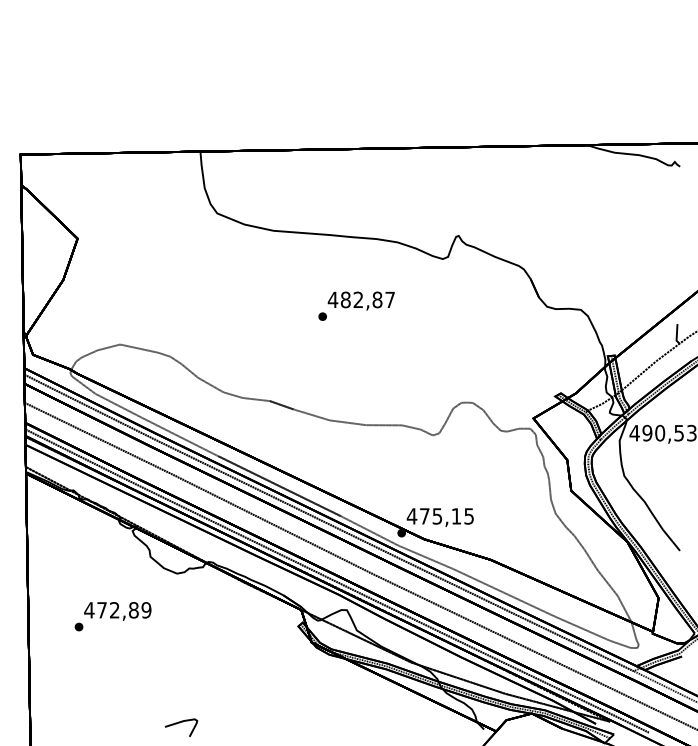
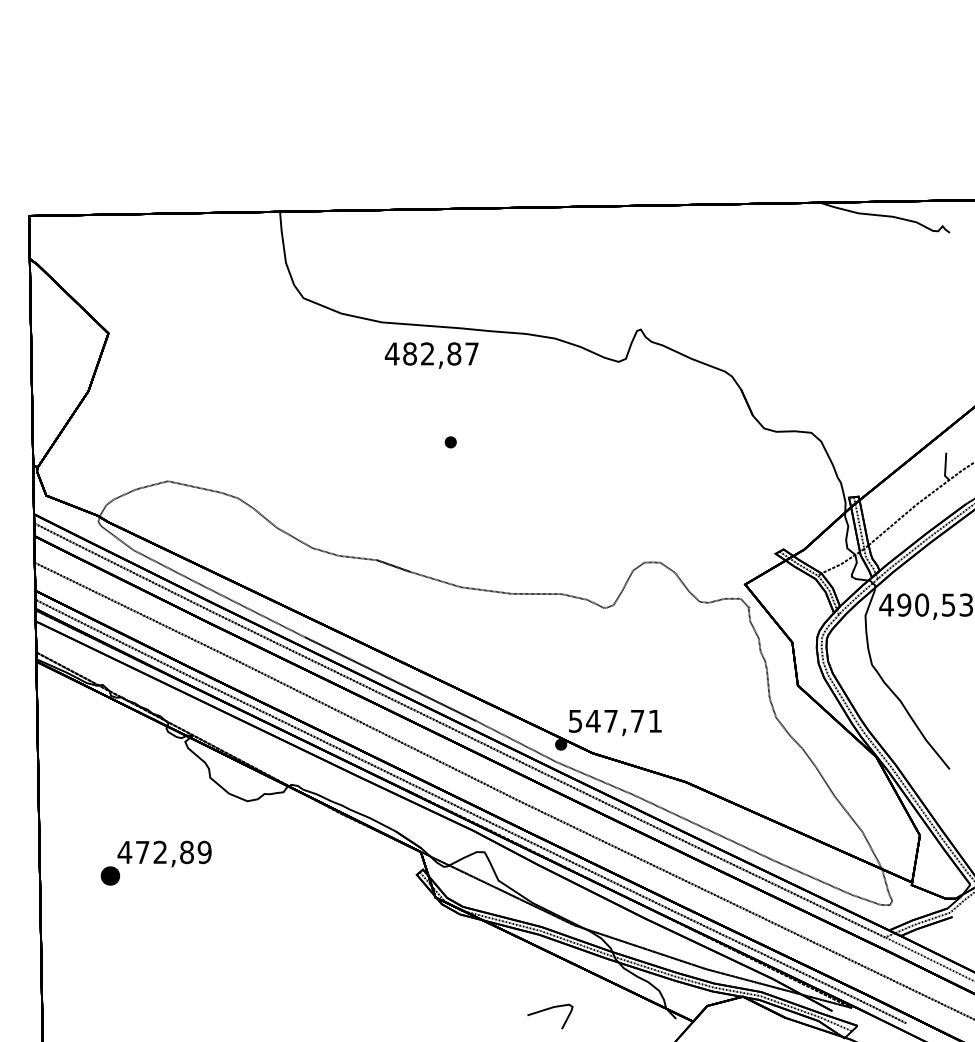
text: (361, 301) -> (431, 355), moved
text: (439, 516) -> (614, 721), 475,15 -> 547,71
part: (79, 626) -> (110, 875), size x1.6
part: (181, 722) -> (550, 1009), moved

